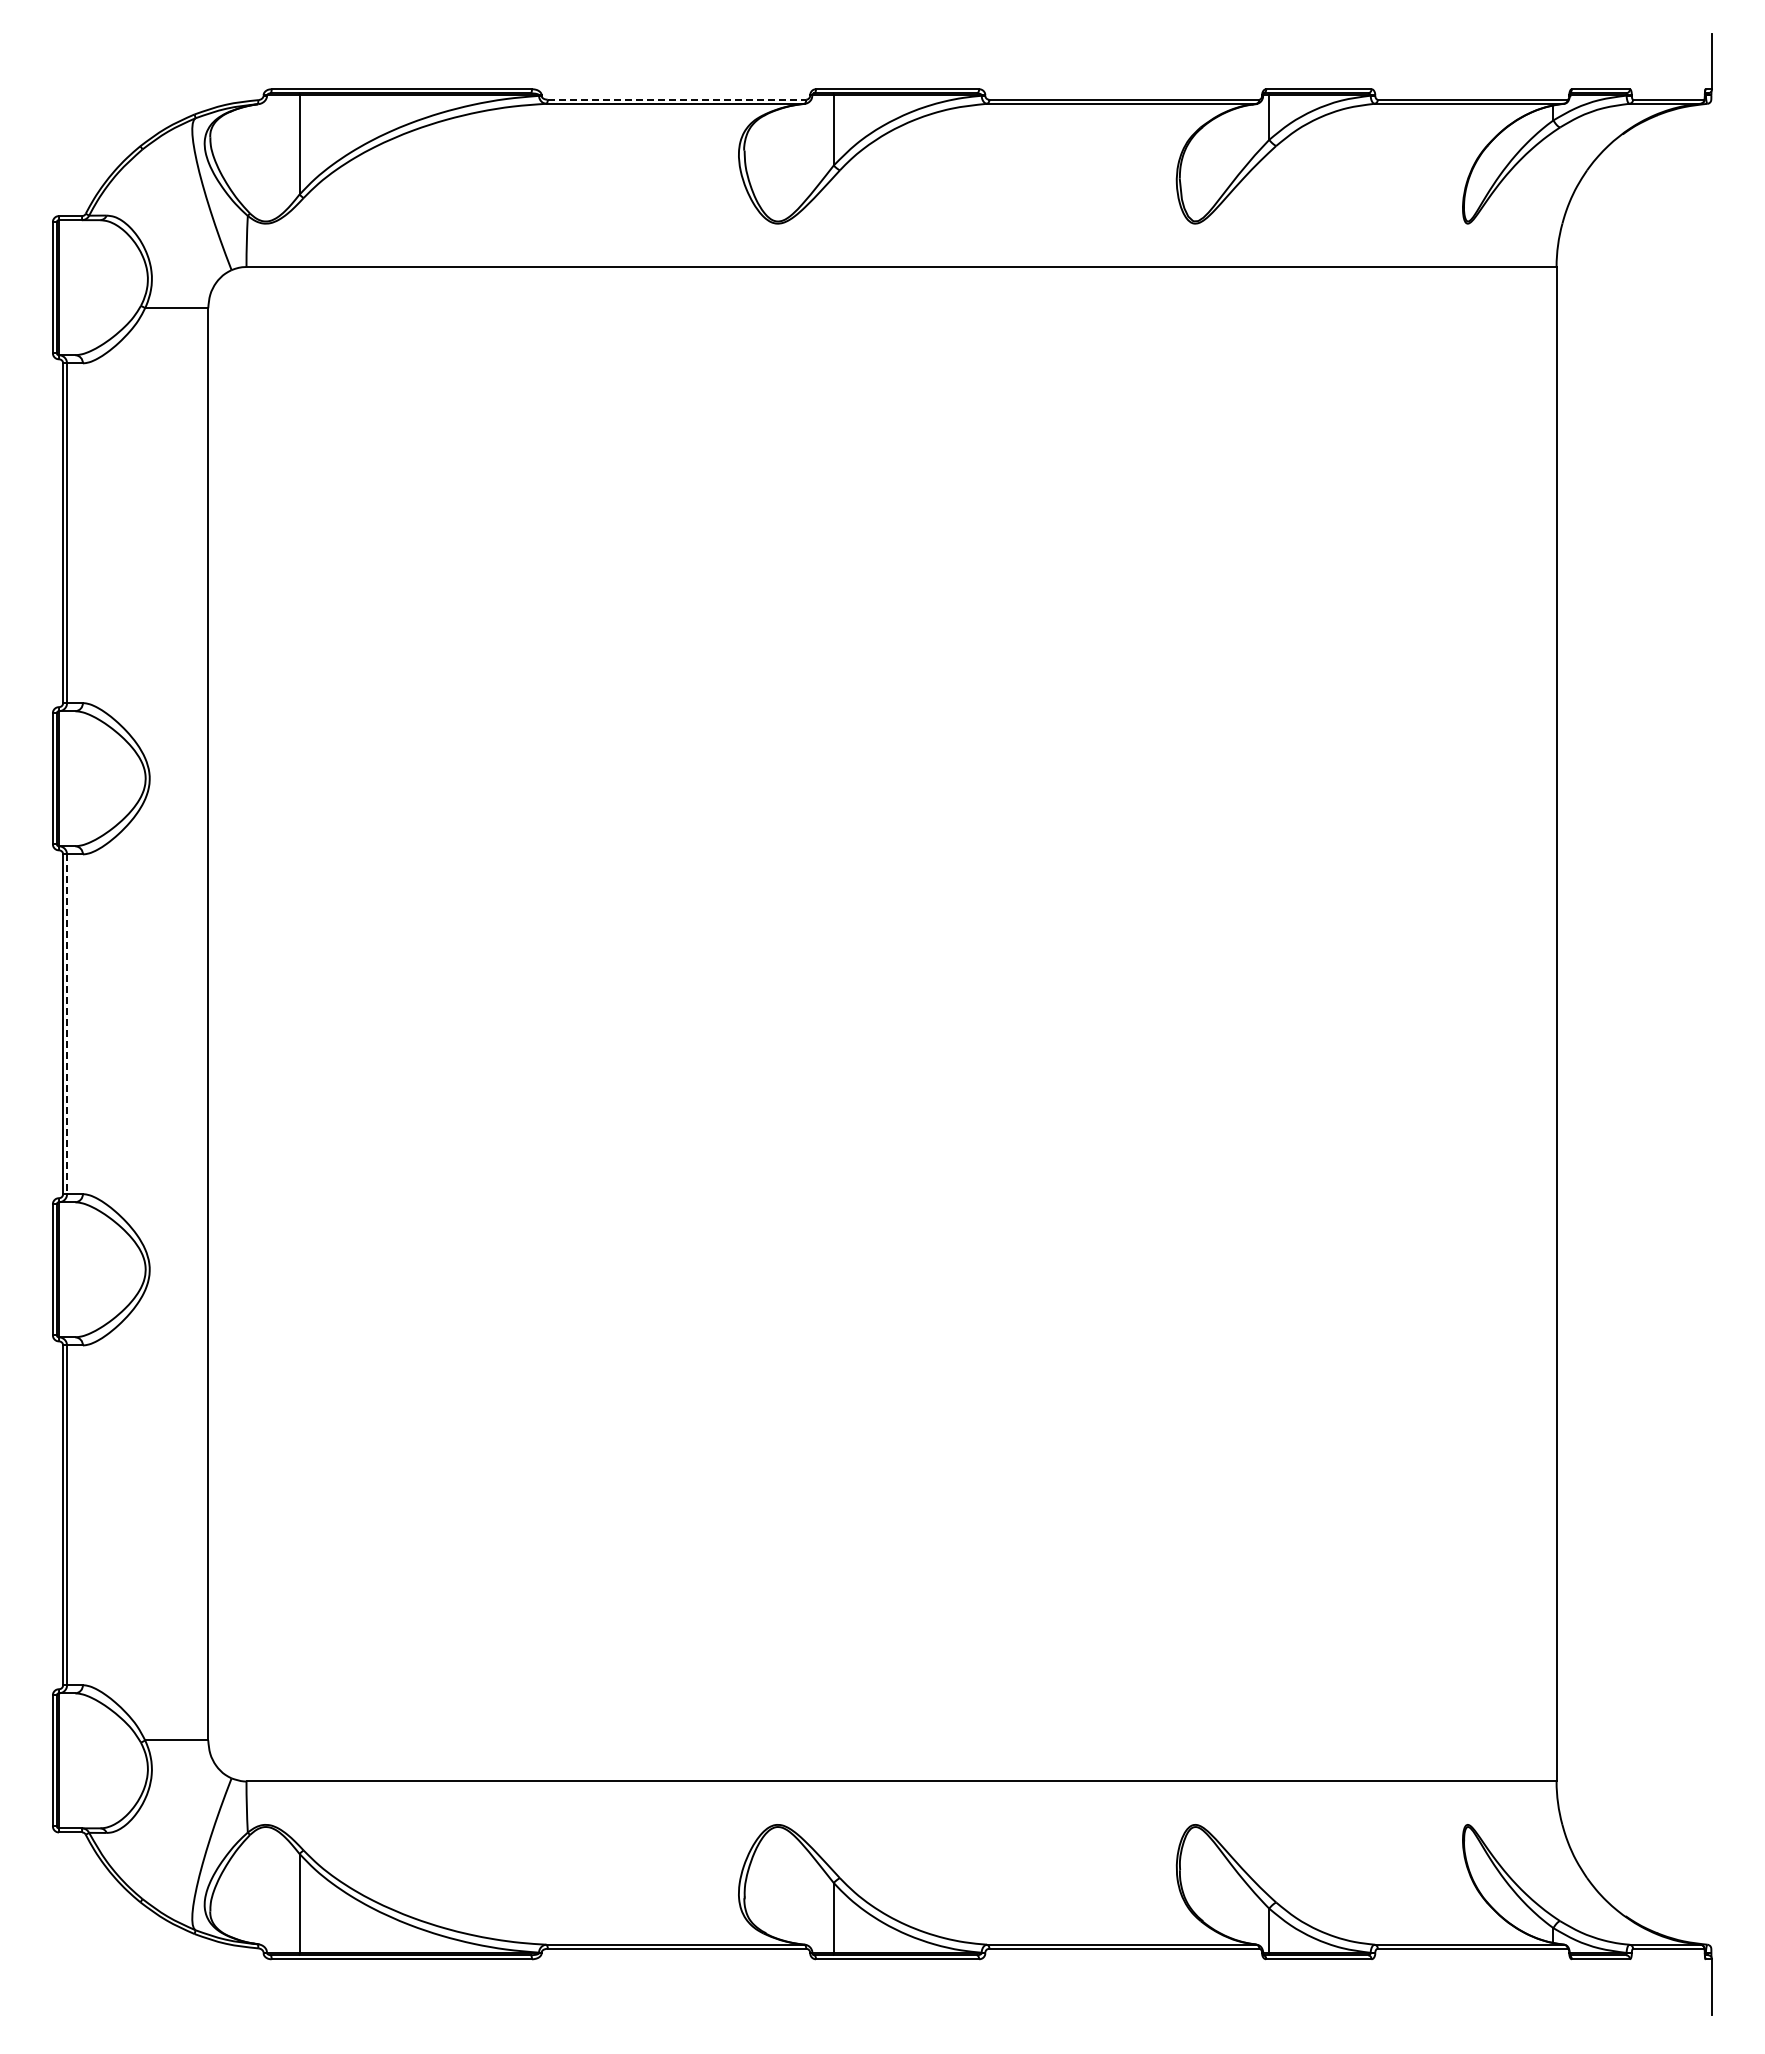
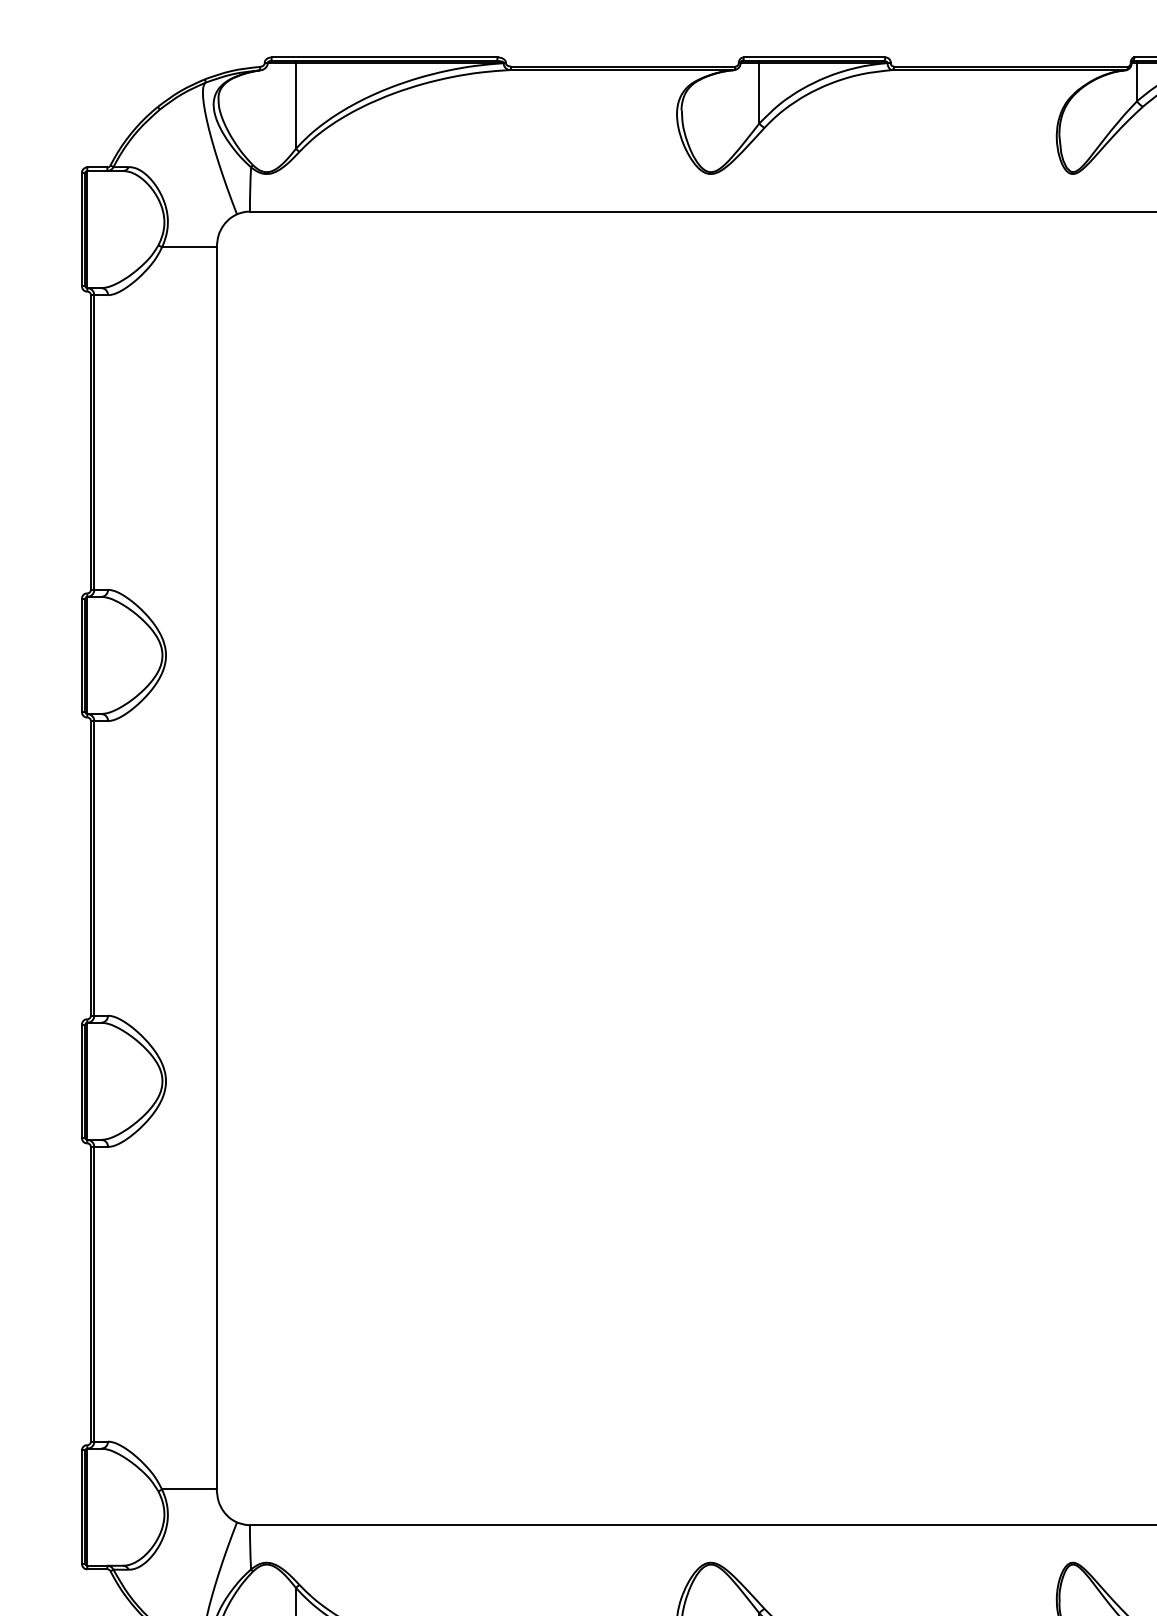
line: (677, 99) -> (623, 66), dashed -> solid
line: (67, 1024) -> (94, 868), dashed -> solid

